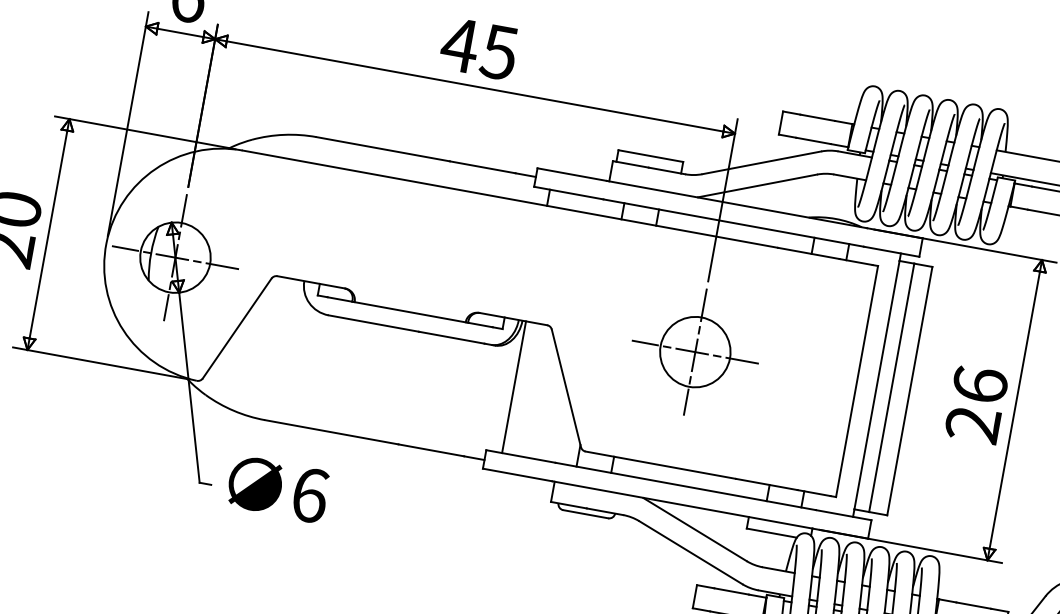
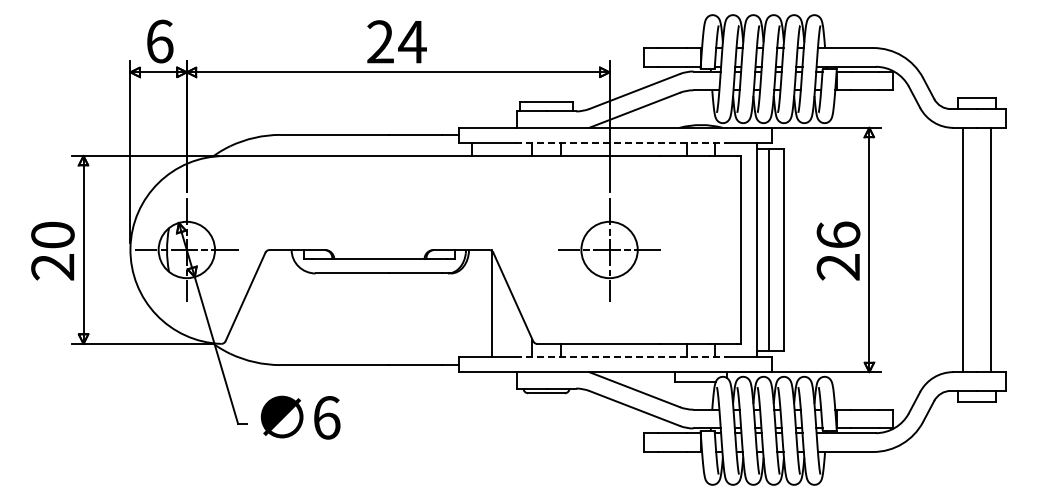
text: (479, 48) -> (396, 41), 45 -> 24
line: (734, 222) -> (621, 142), solid -> dashed
line: (513, 387) -> (491, 303), moved
line: (685, 487) -> (621, 357), solid -> dashed

